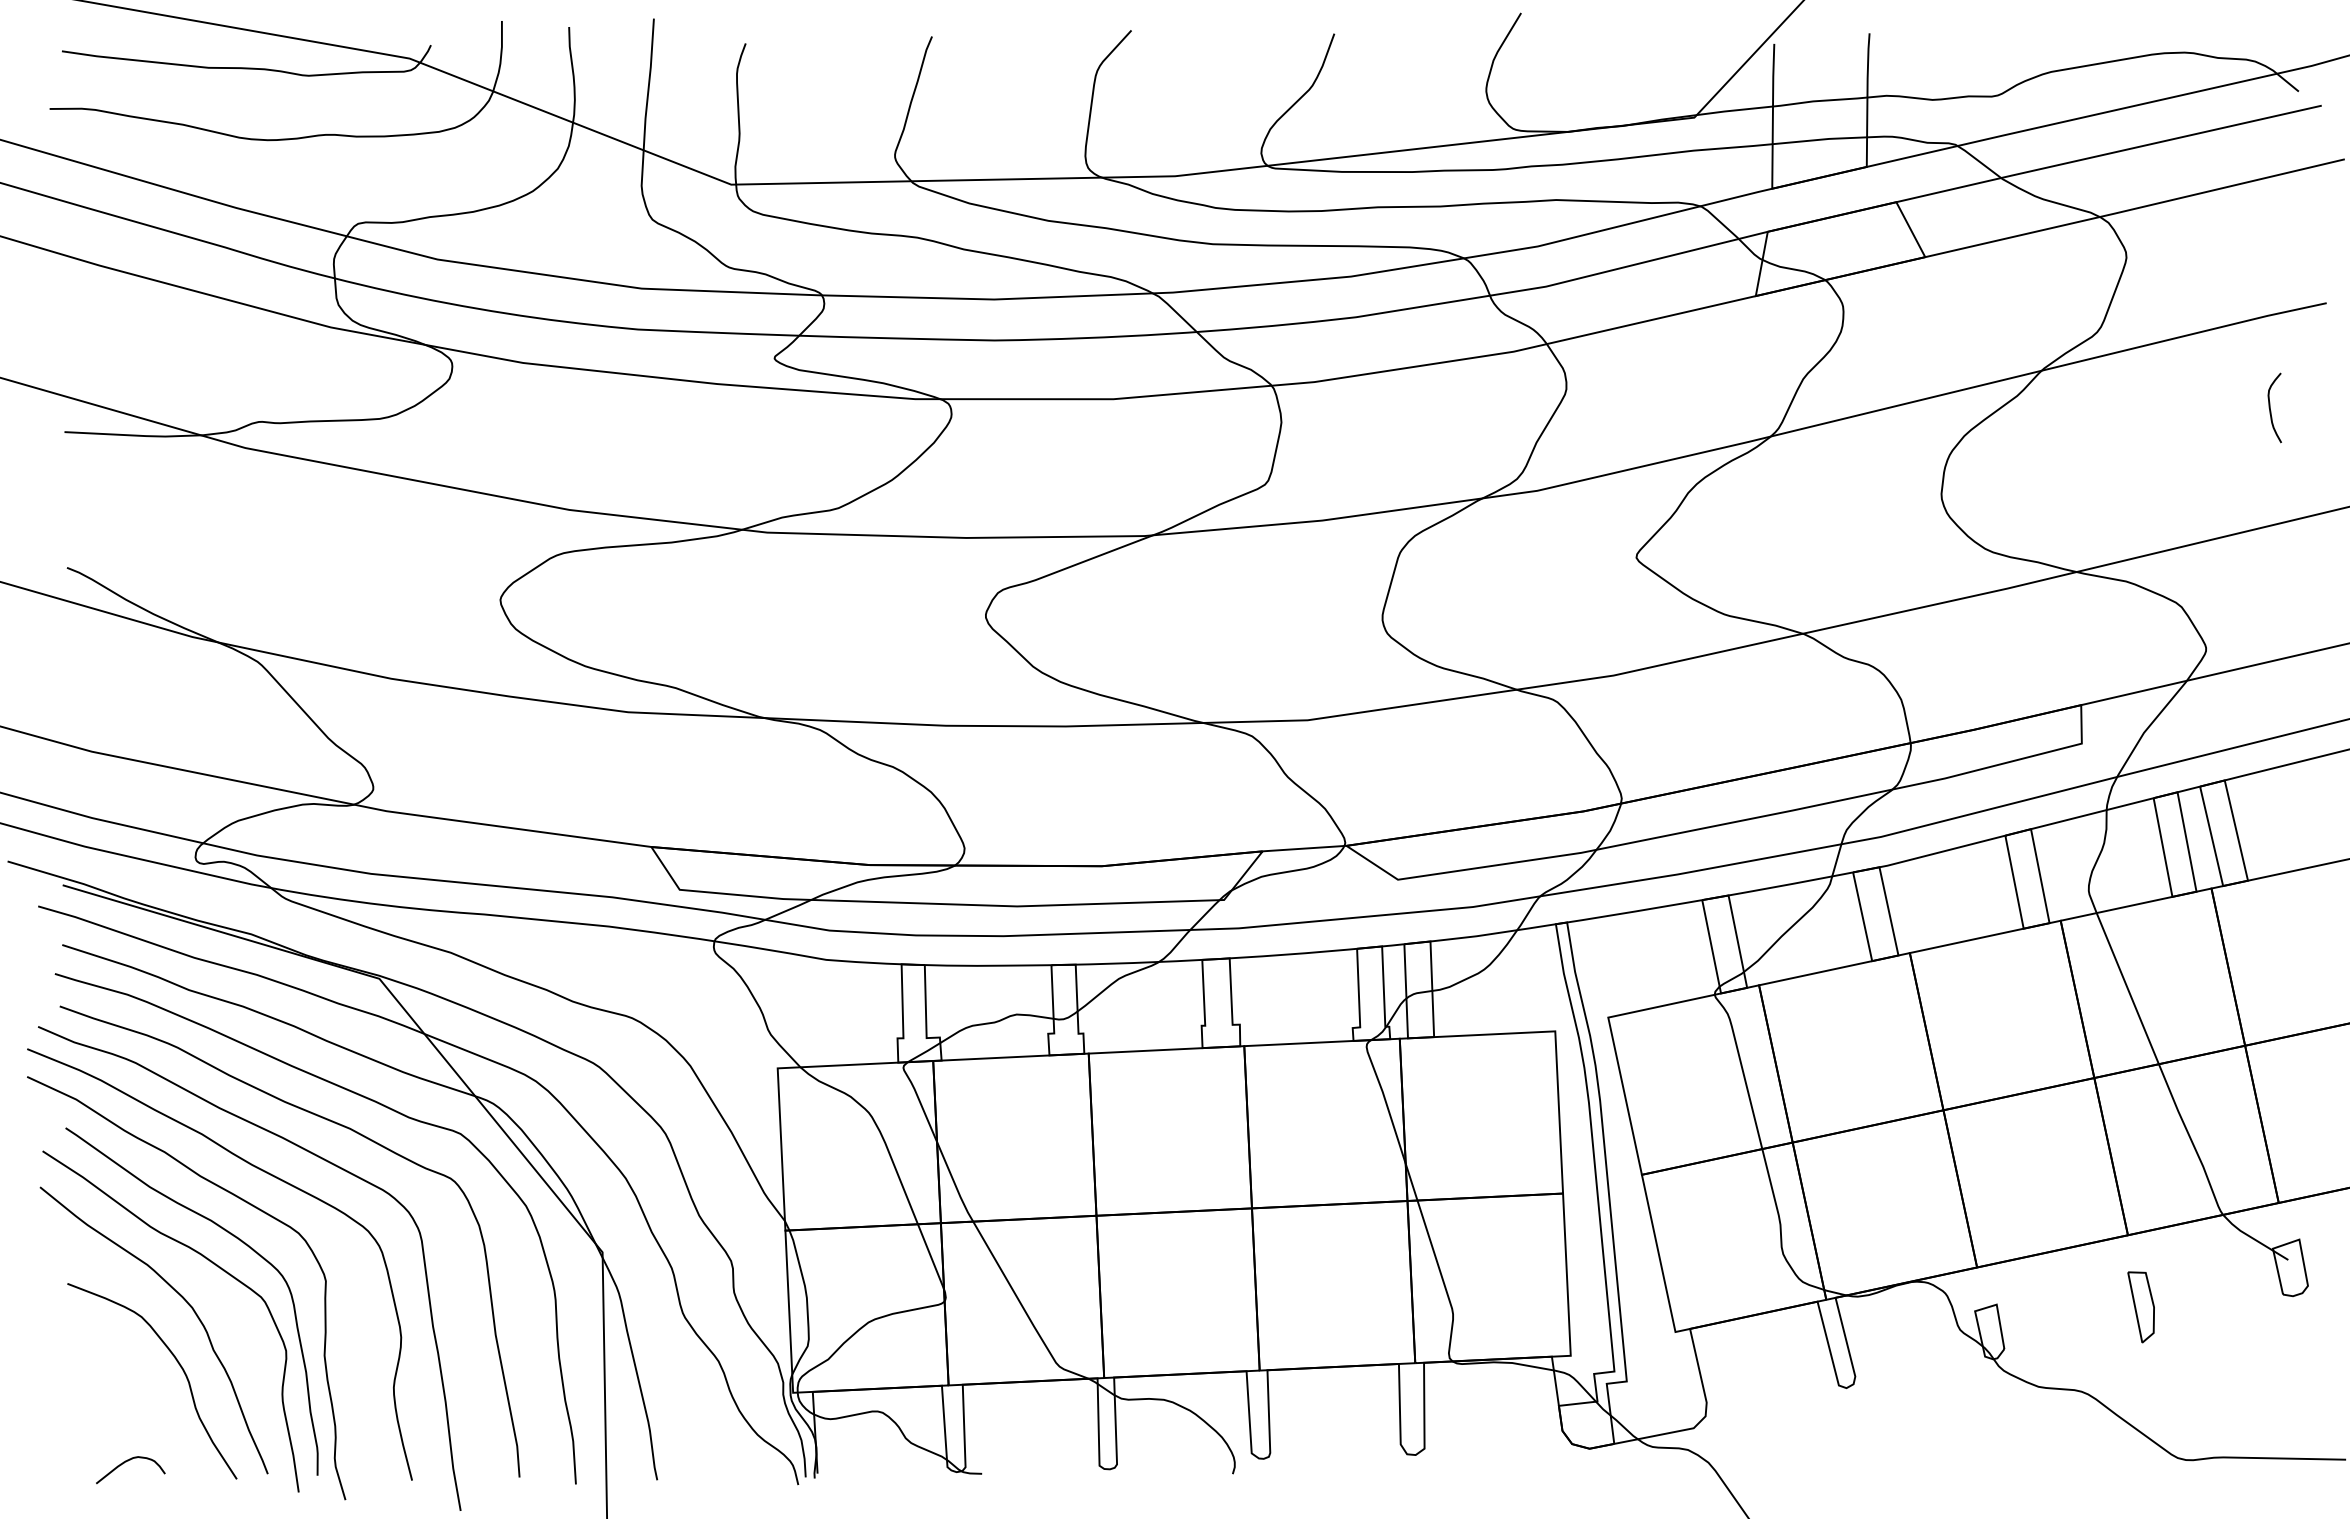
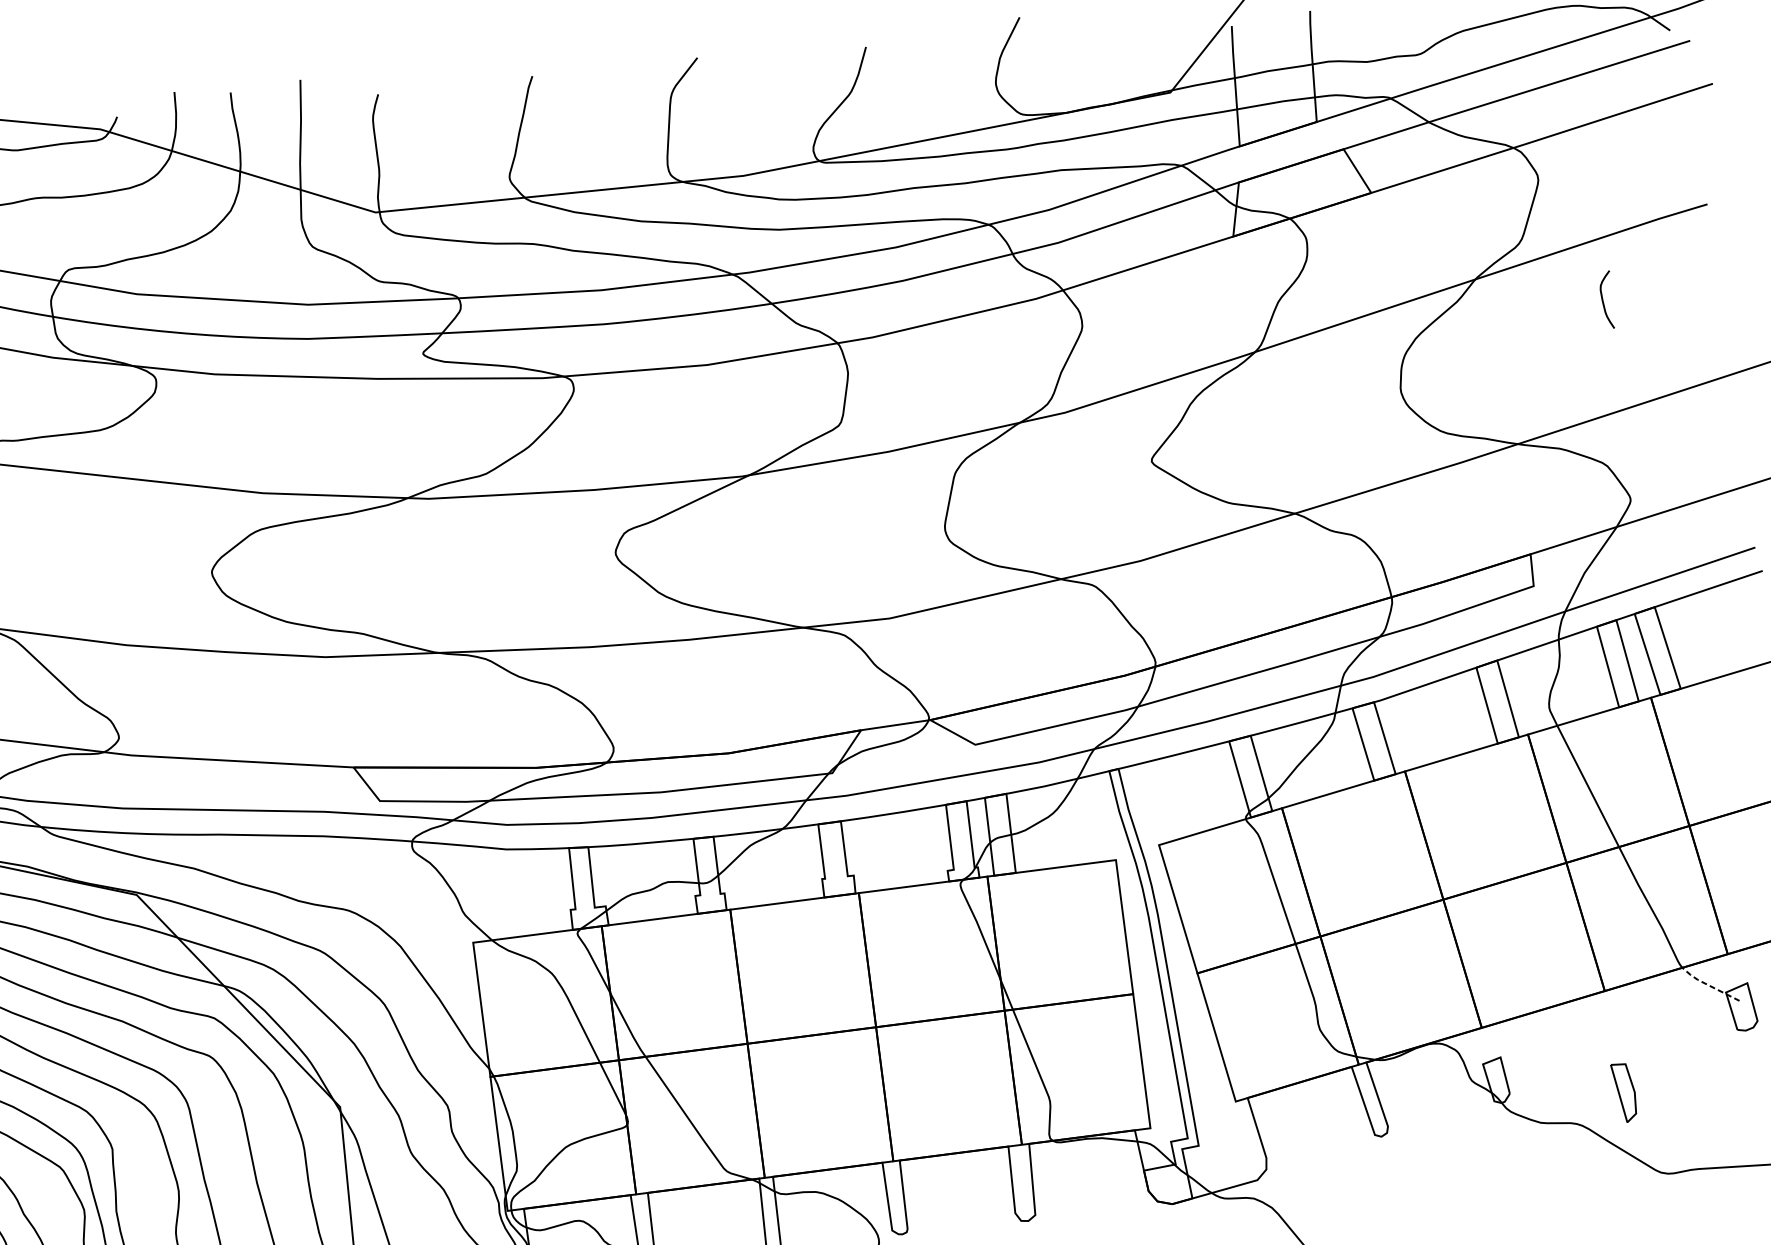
curve: (2270, 407) -> (1603, 299), moved
line: (2253, 1238) -> (1709, 985), solid -> dashed
part: (2140, 1307) -> (1623, 1093), moved

